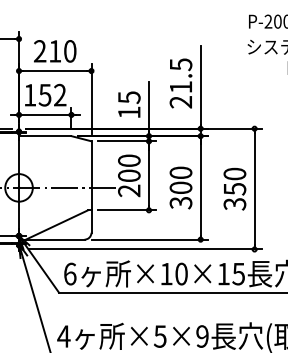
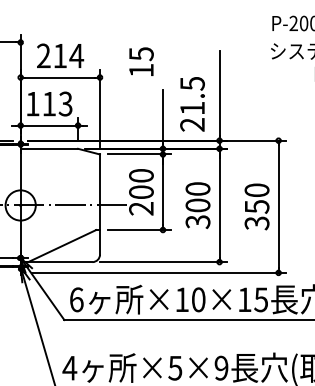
text: (69, 51) -> (75, 56), 210 -> 214
text: (180, 83) -> (191, 104), moved
text: (52, 95) -> (57, 104), 152 -> 113
text: (129, 104) -> (141, 61), moved

